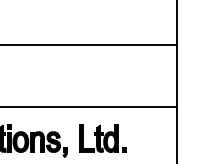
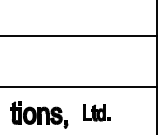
part: (102, 138) -> (96, 112), size x0.7

